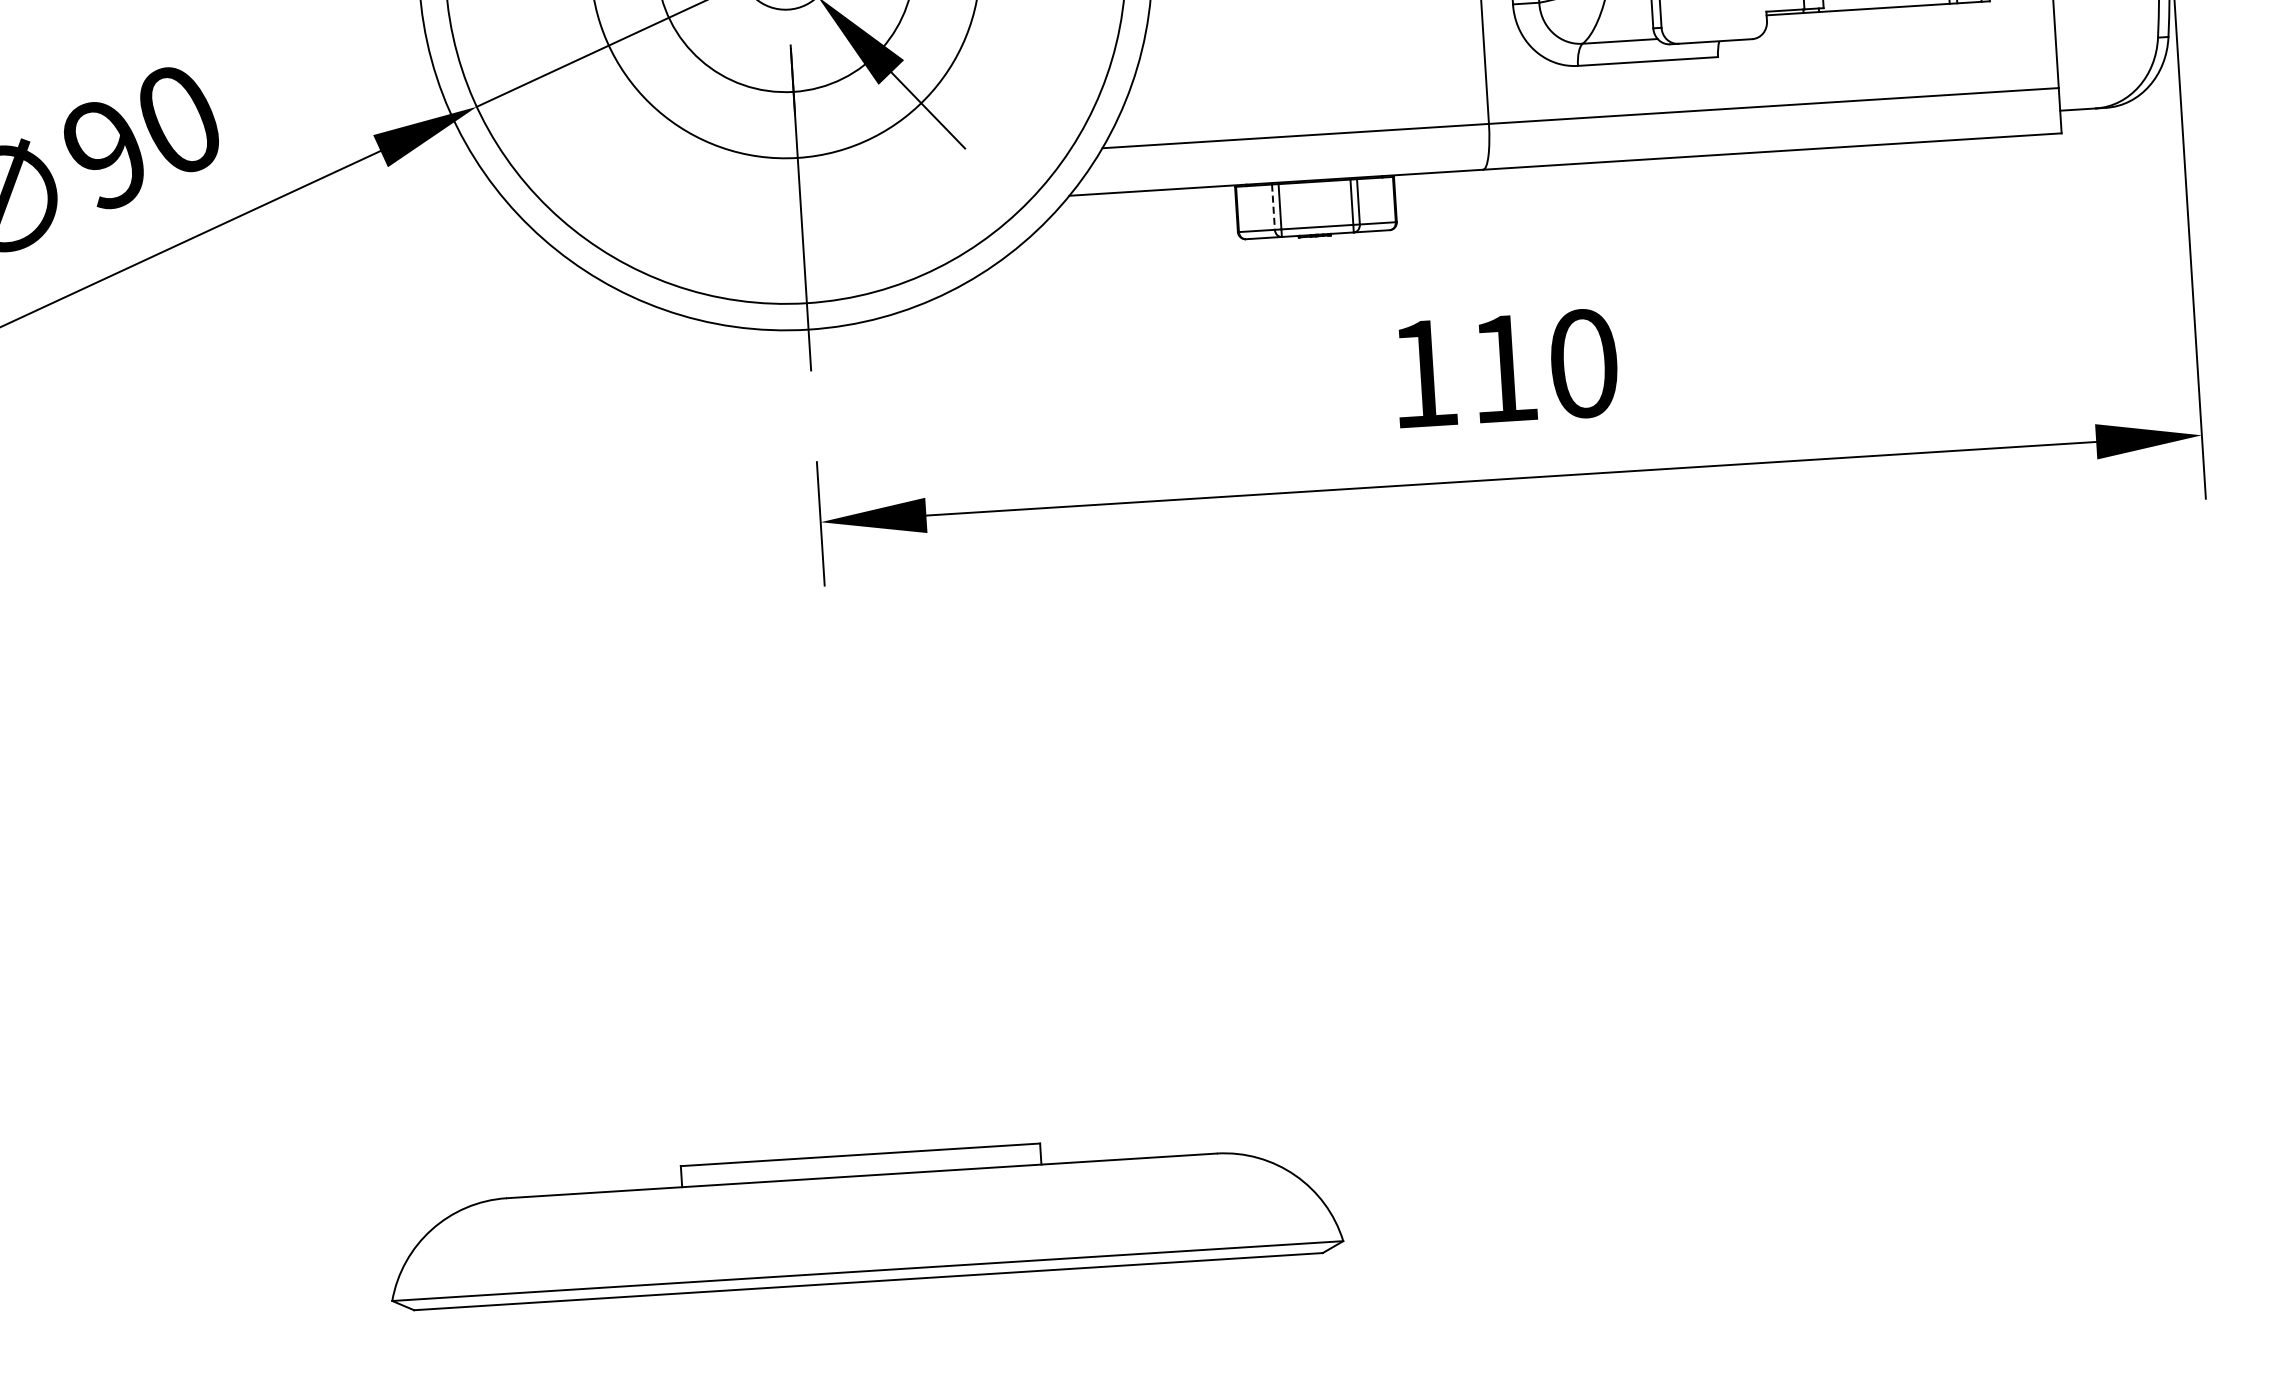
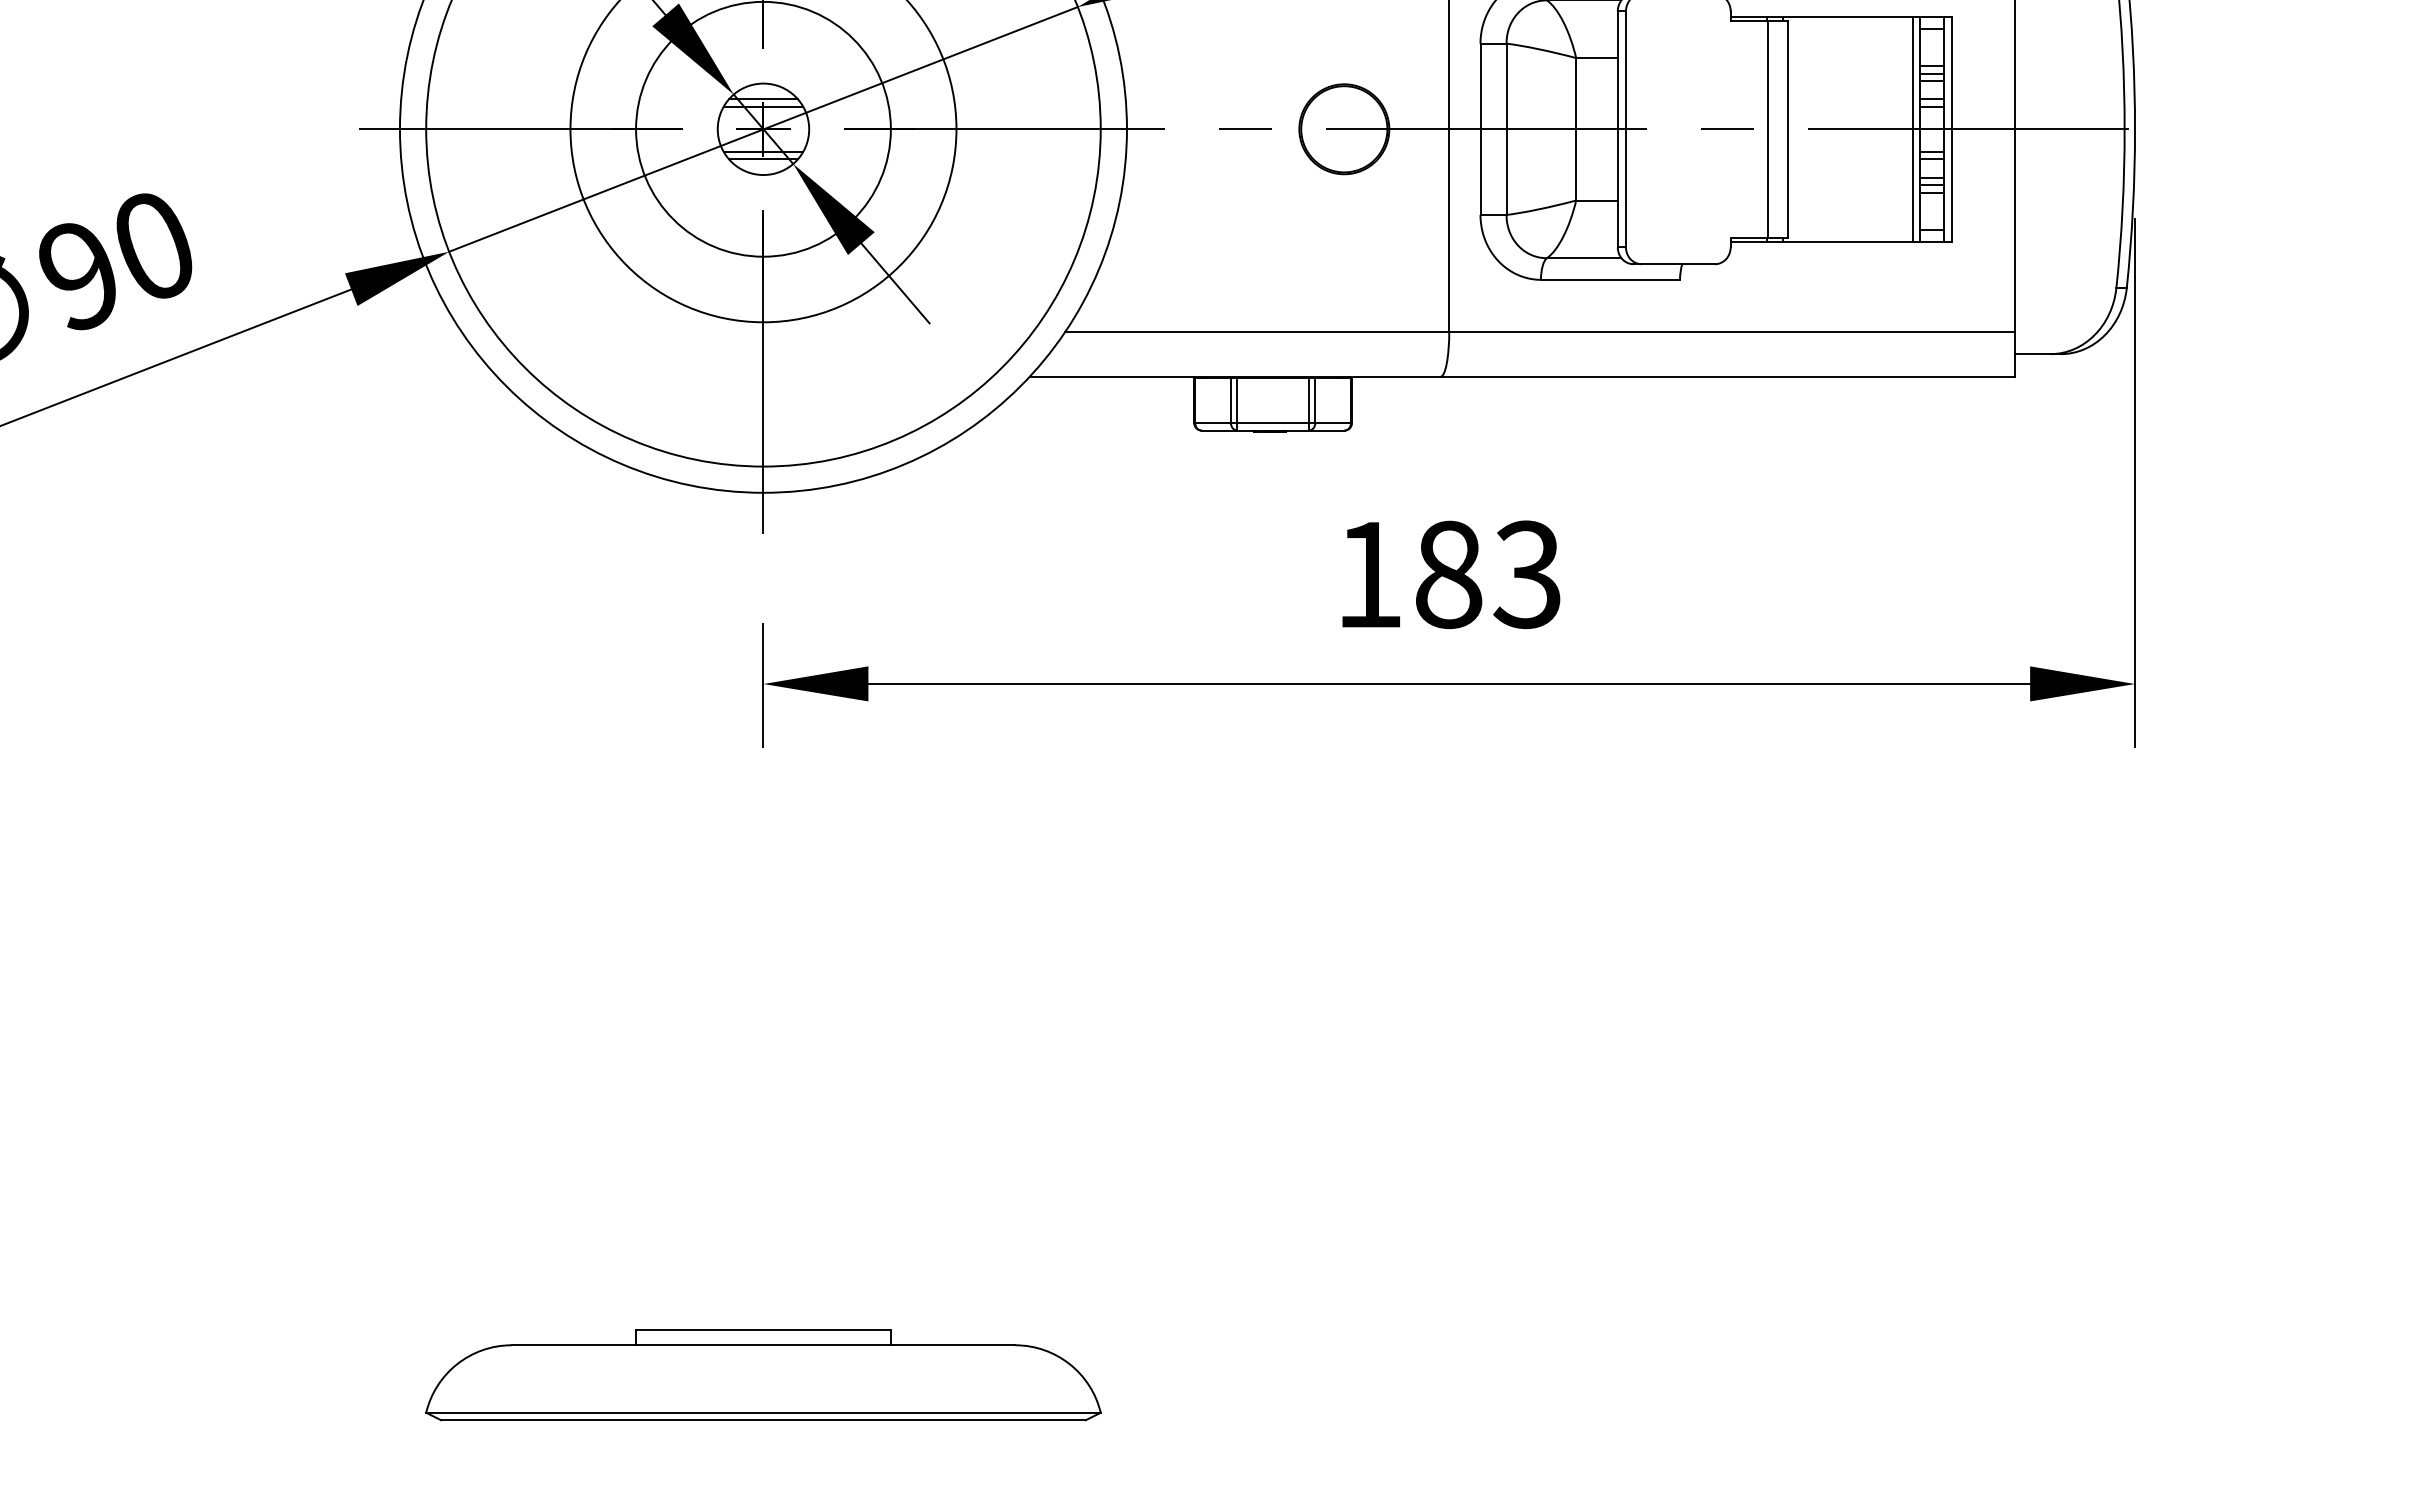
line: (1273, 208) -> (1230, 401), dashed -> solid
text: (1543, 365) -> (1488, 574), 110 -> 183
part: (864, 1218) -> (763, 1375), size x0.71

